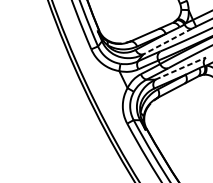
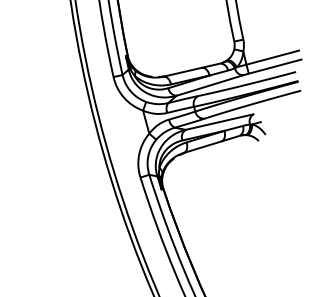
line: (167, 41) -> (209, 85), dashed -> solid
line: (180, 68) -> (219, 122), dashed -> solid

